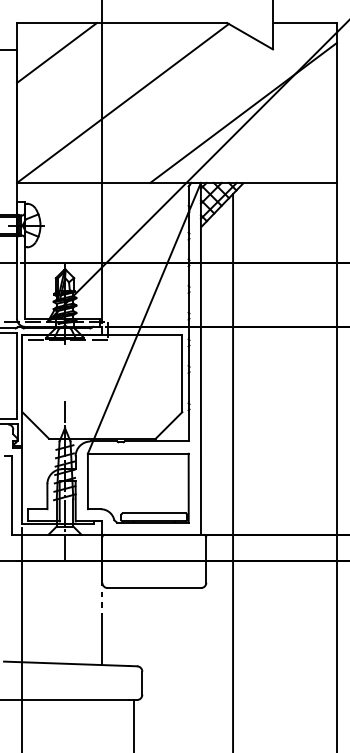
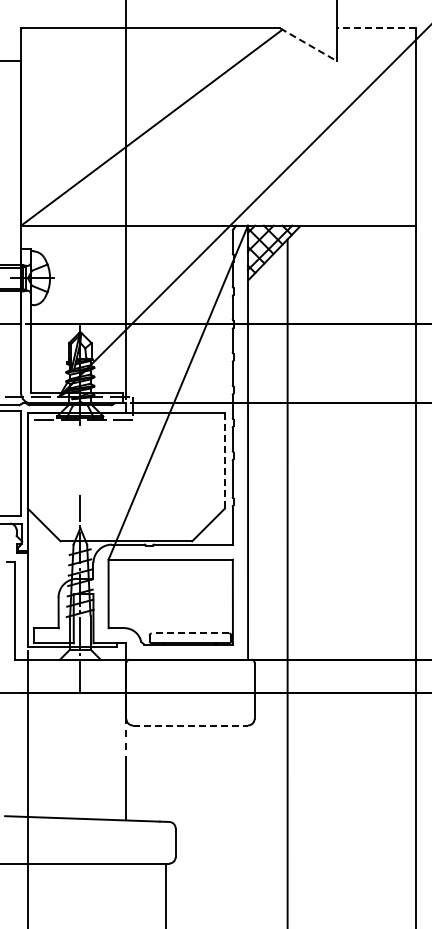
line: (304, 23) -> (375, 28), solid -> dashed
line: (249, 36) -> (308, 44), solid -> dashed
line: (57, 53) -> (70, 65), removed
line: (243, 113) -> (300, 139), removed
line: (182, 373) -> (225, 460), solid -> dashed
line: (154, 513) -> (190, 633), solid -> dashed
line: (154, 588) -> (190, 725), solid -> dashed

